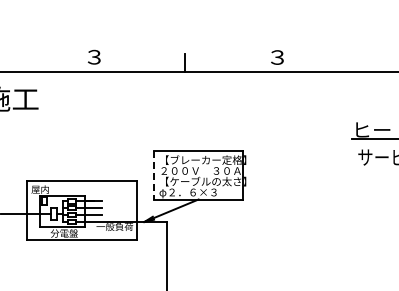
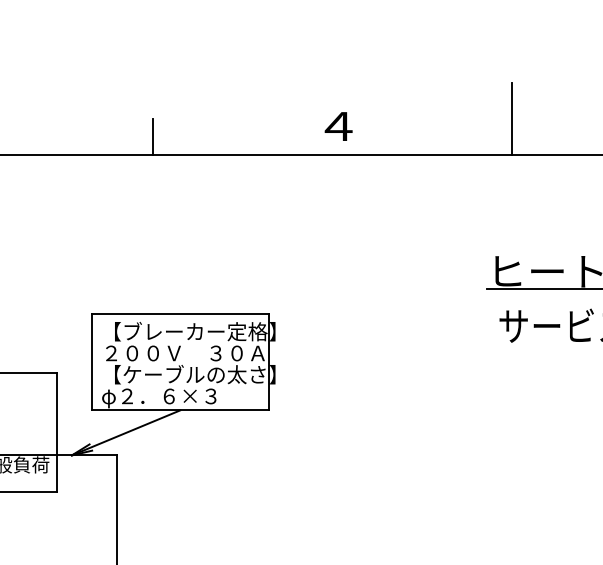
line: (364, 53) -> (511, 118), added
text: (277, 57) -> (337, 126), ３ -> ４
line: (154, 175) -> (92, 362), dashed -> solid

